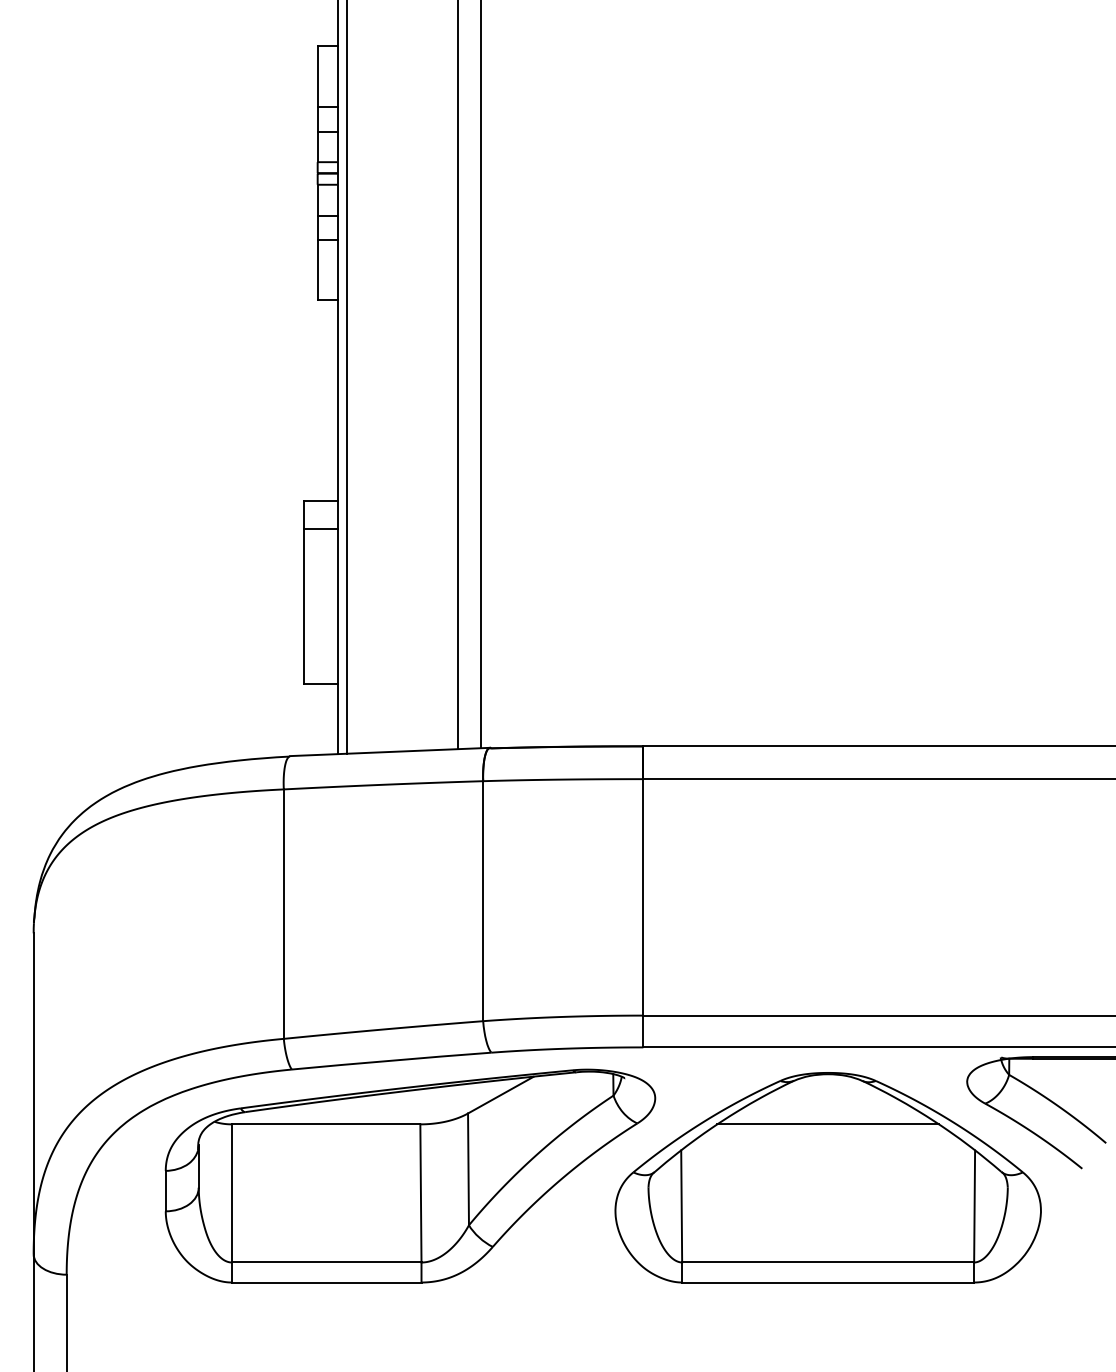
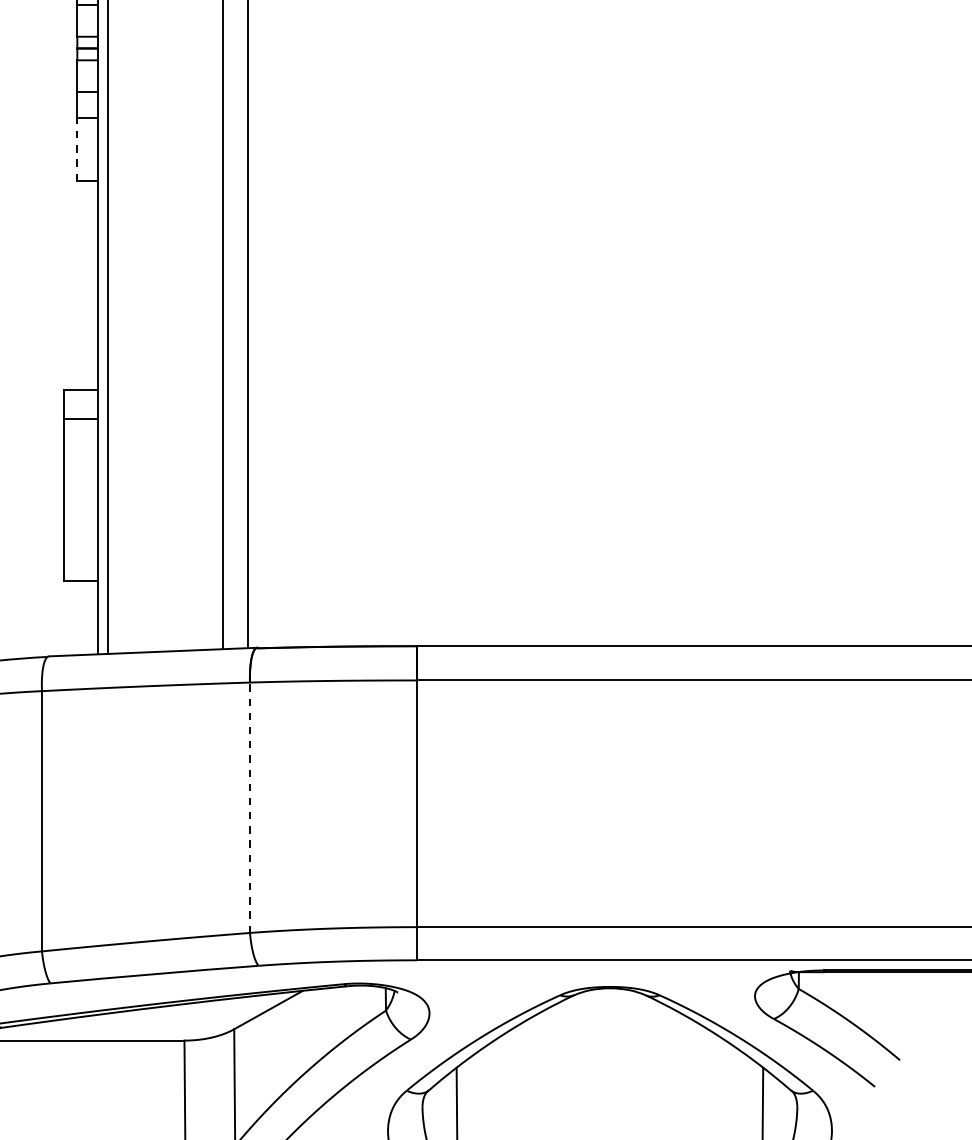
line: (317, 269) -> (77, 148), solid -> dashed
line: (483, 901) -> (250, 808), solid -> dashed
line: (827, 1124) -> (609, 1040), removed

